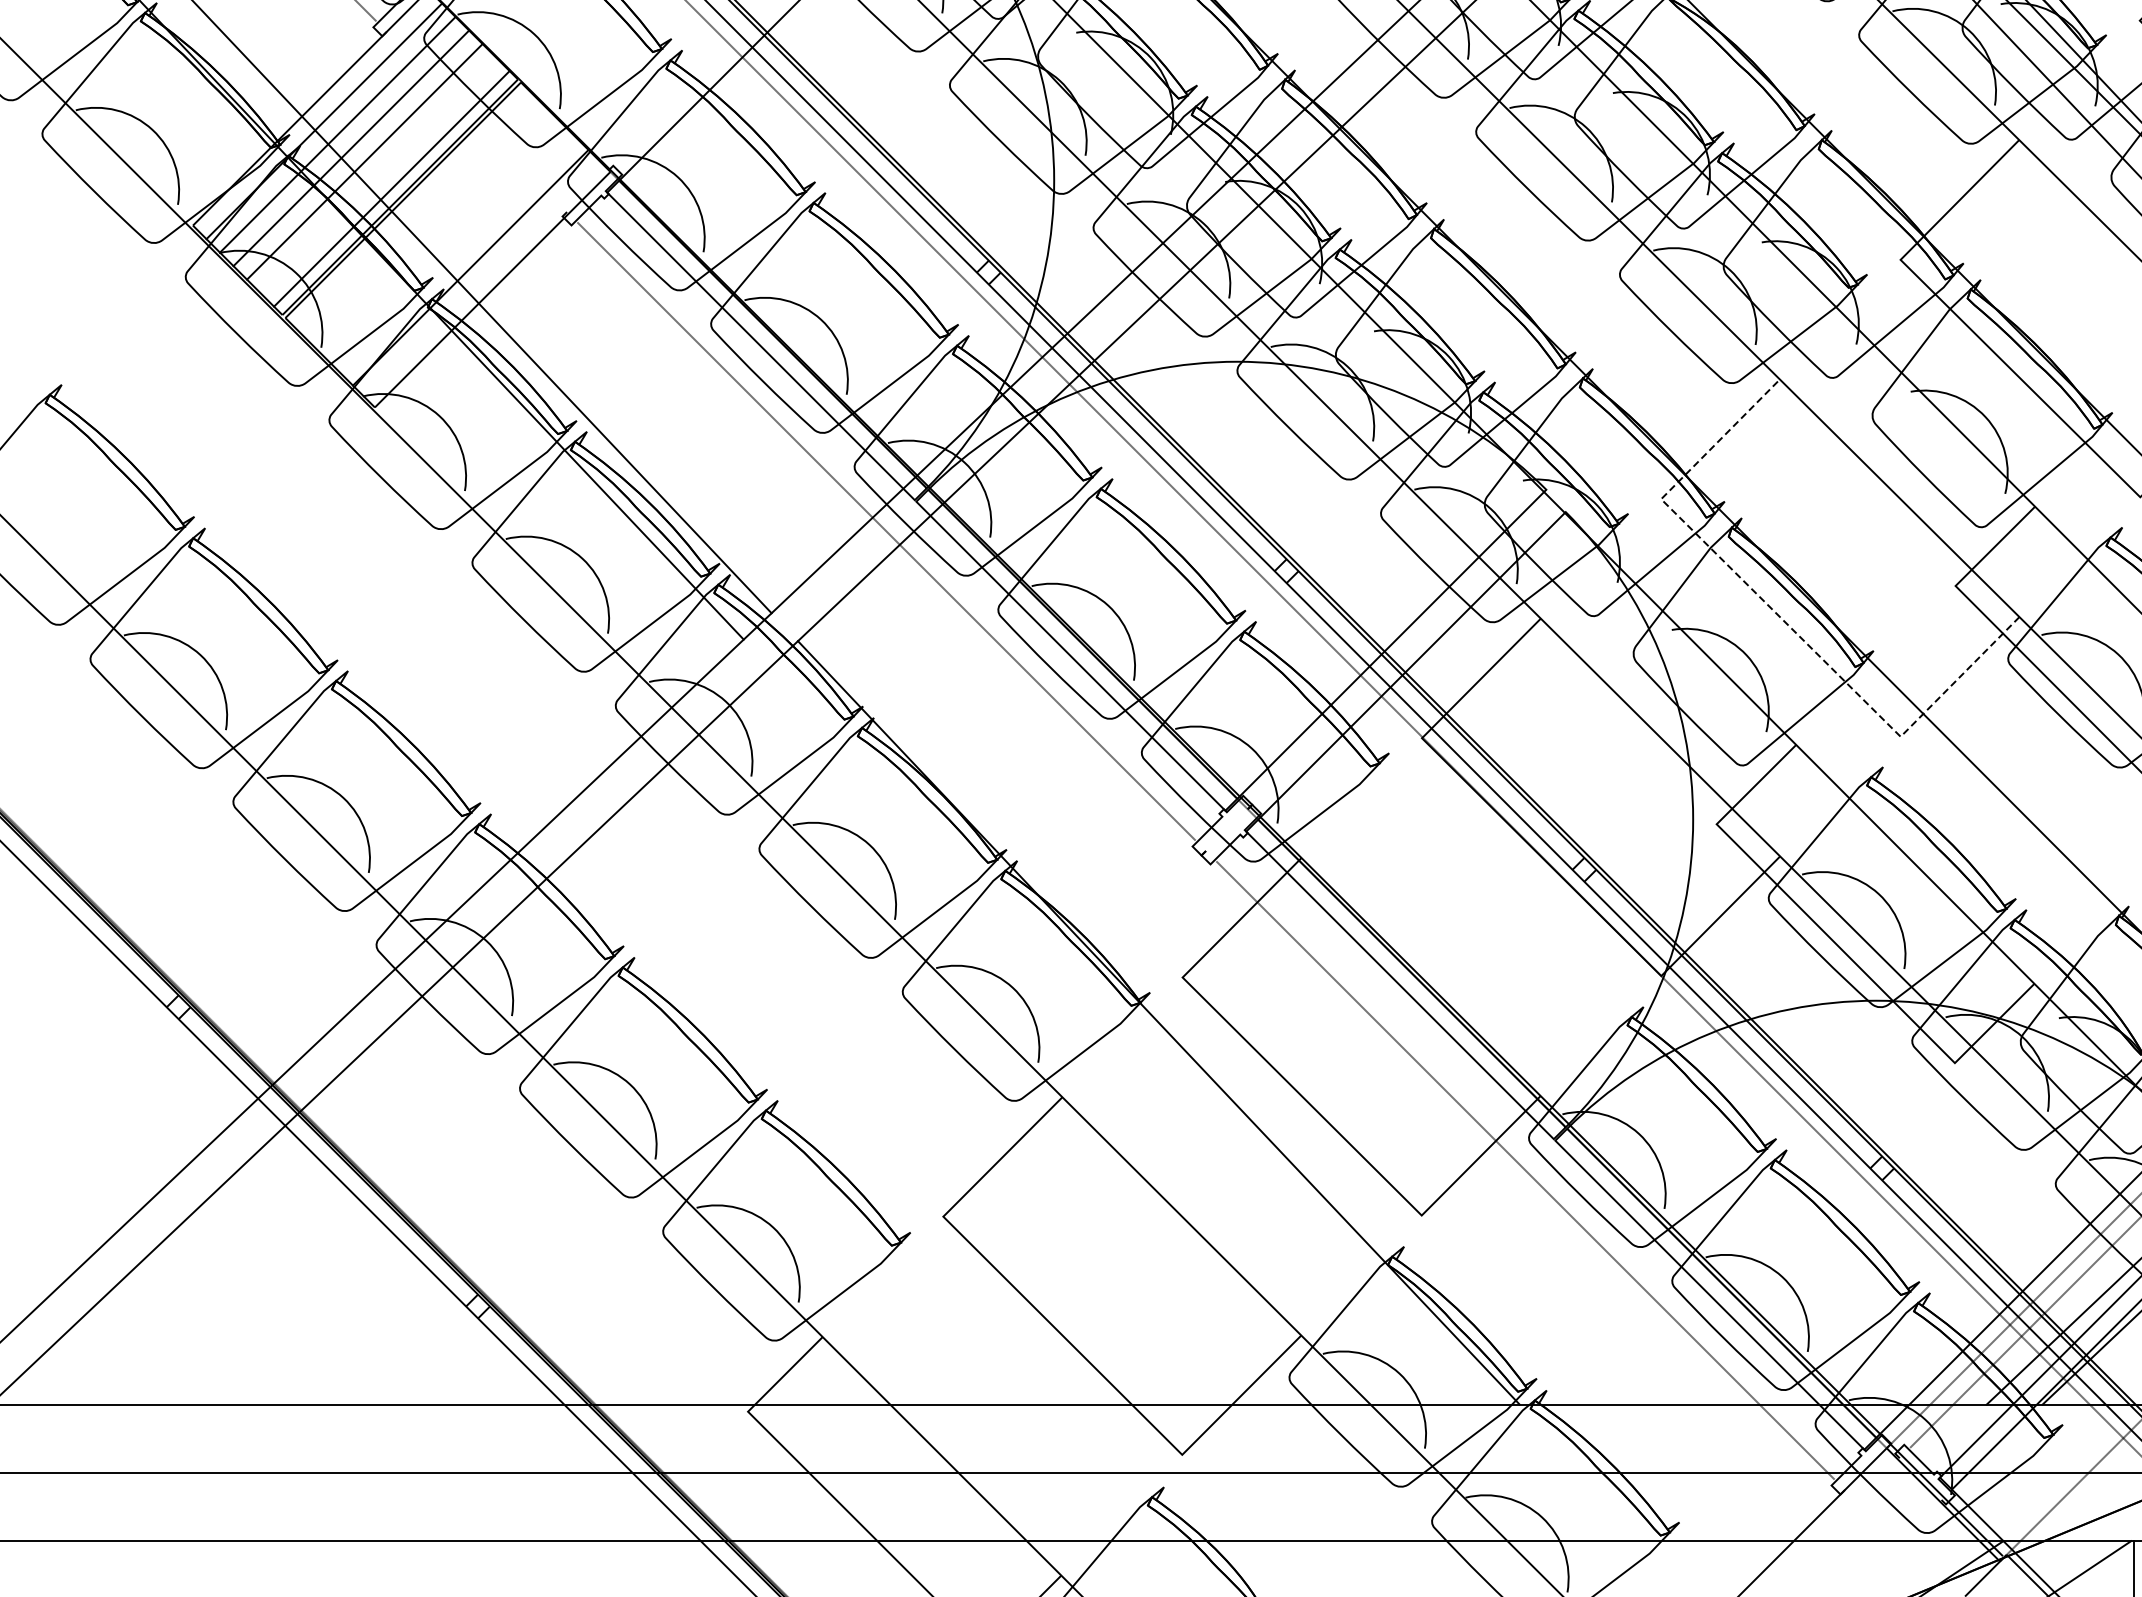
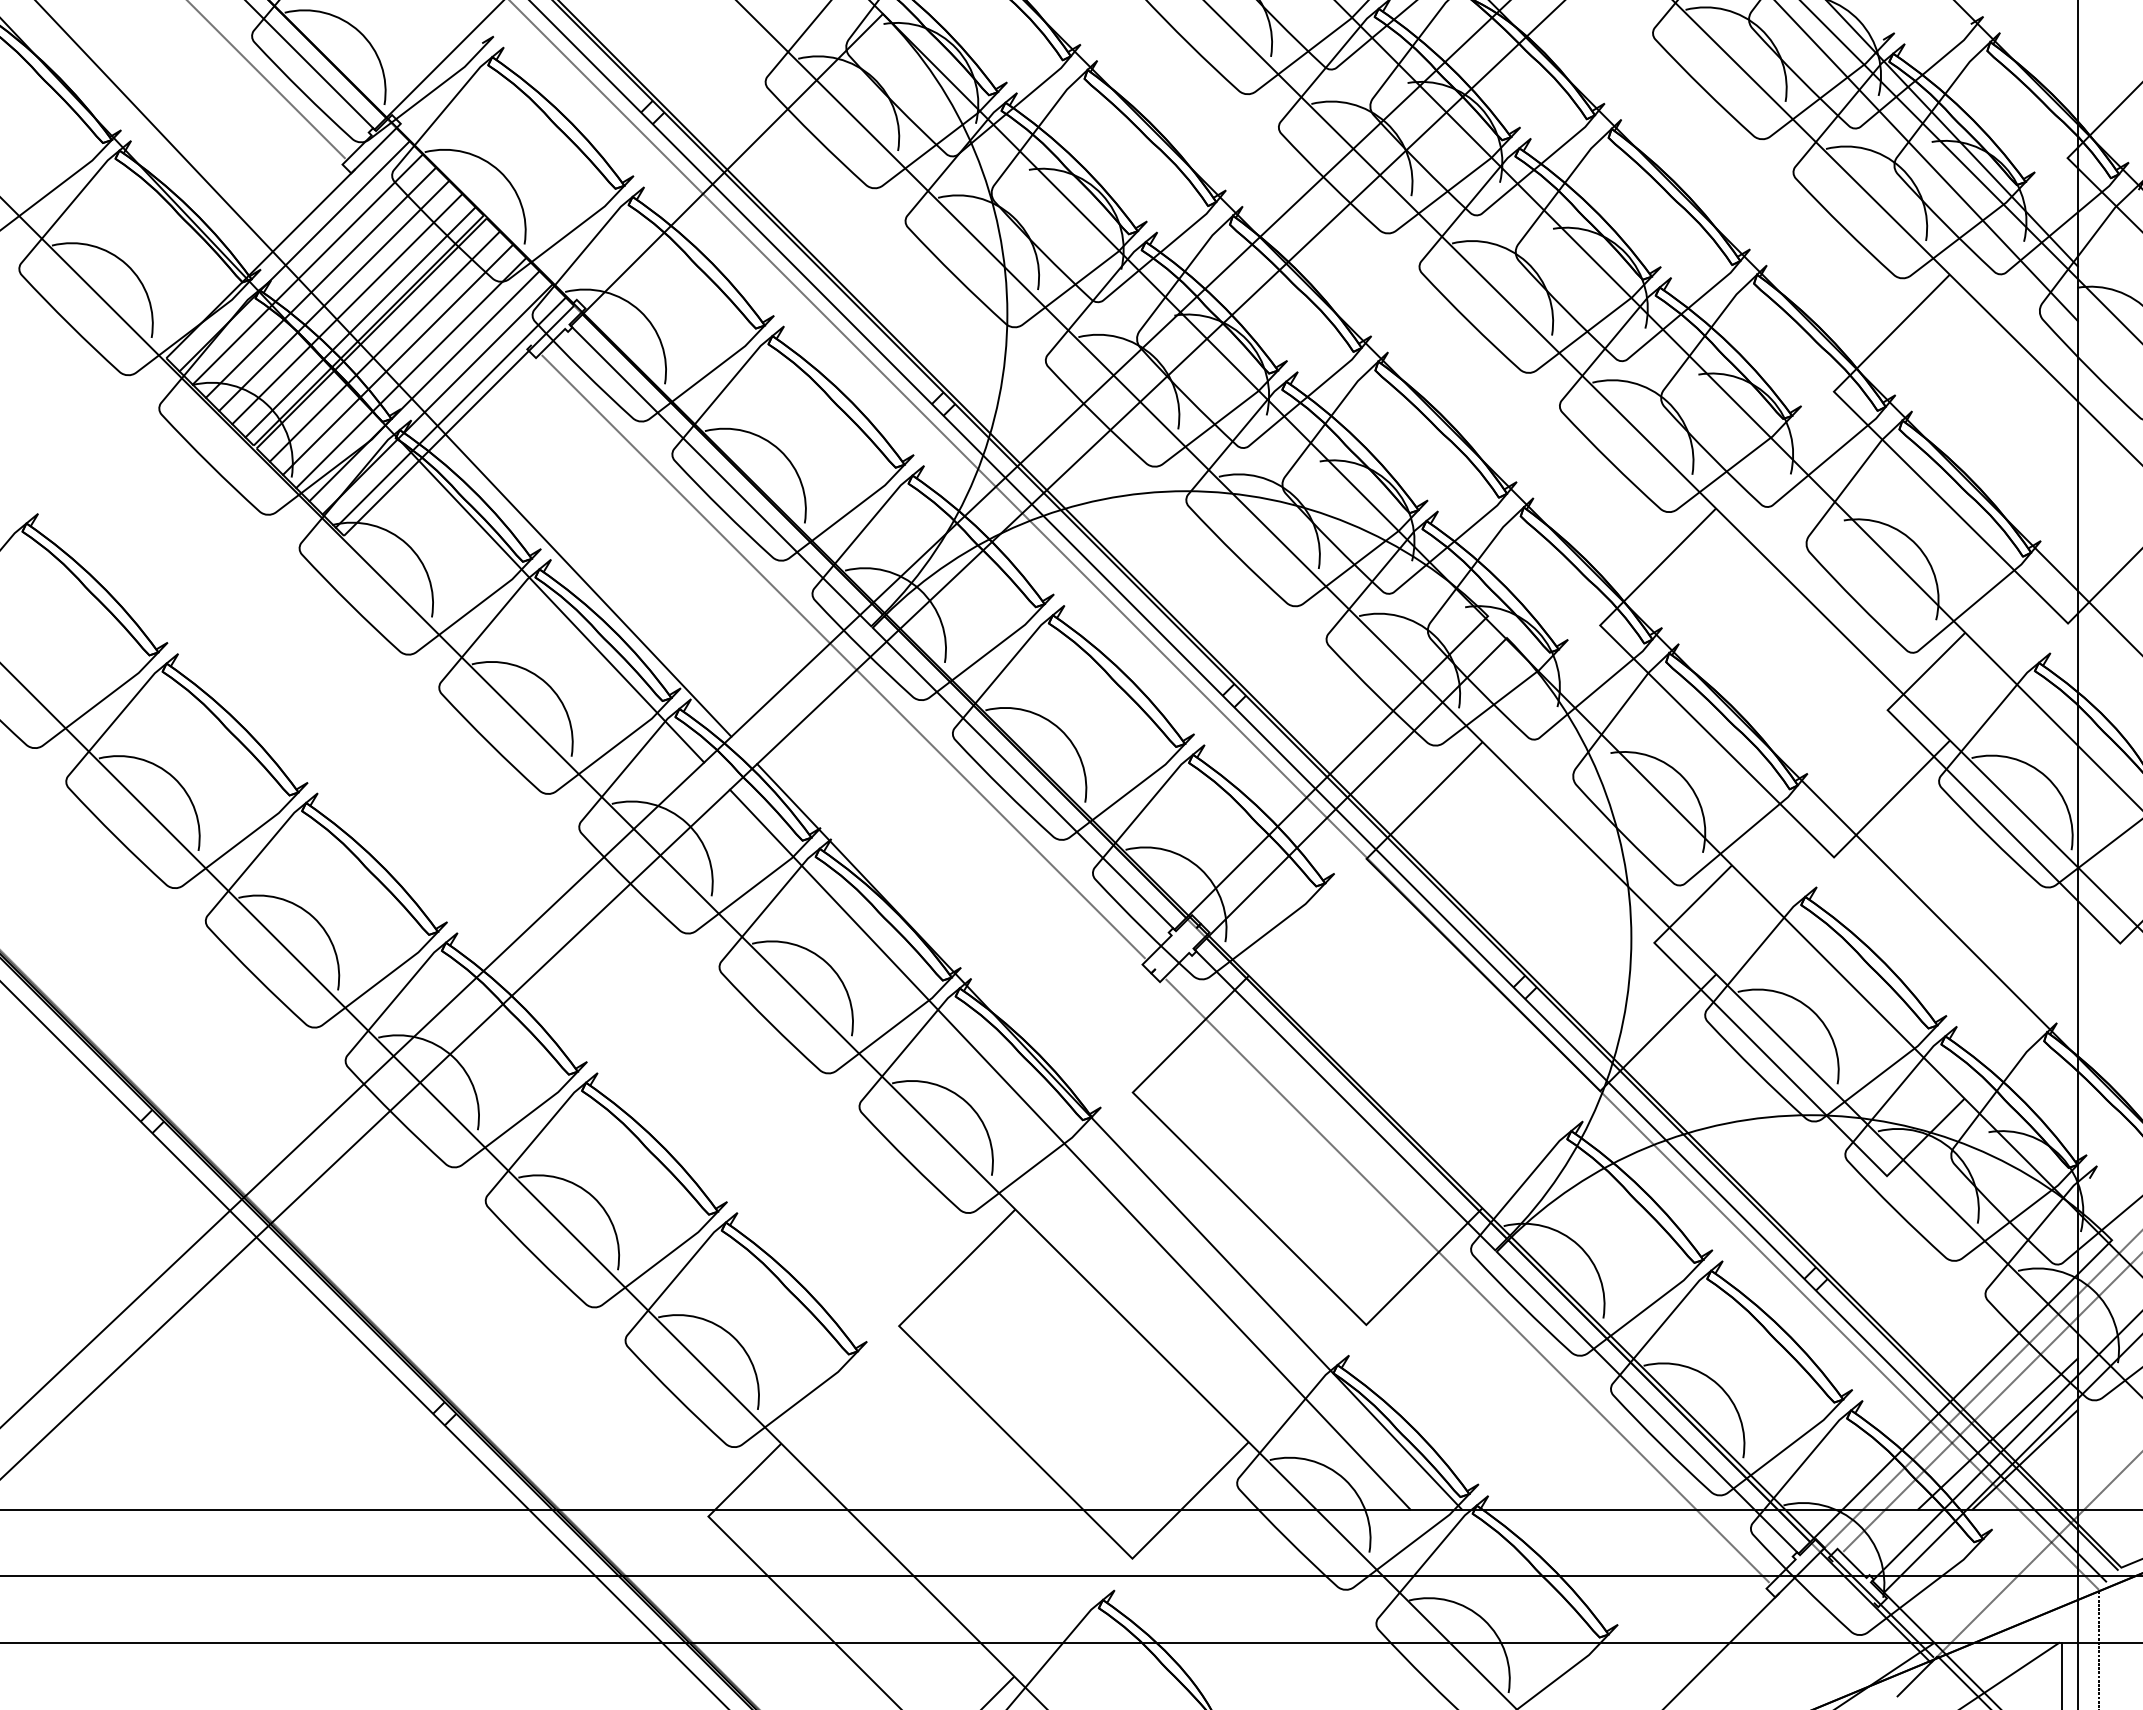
line: (378, 175) -> (347, 309), added
line: (416, 213) -> (384, 346), added
line: (430, 226) -> (398, 359), added
line: (444, 241) -> (411, 373), added
line: (457, 254) -> (424, 386), added
line: (483, 281) -> (450, 412), added
line: (1781, 618) -> (1717, 741), dashed -> solid
line: (1117, 1035) -> (1069, 1149), added

